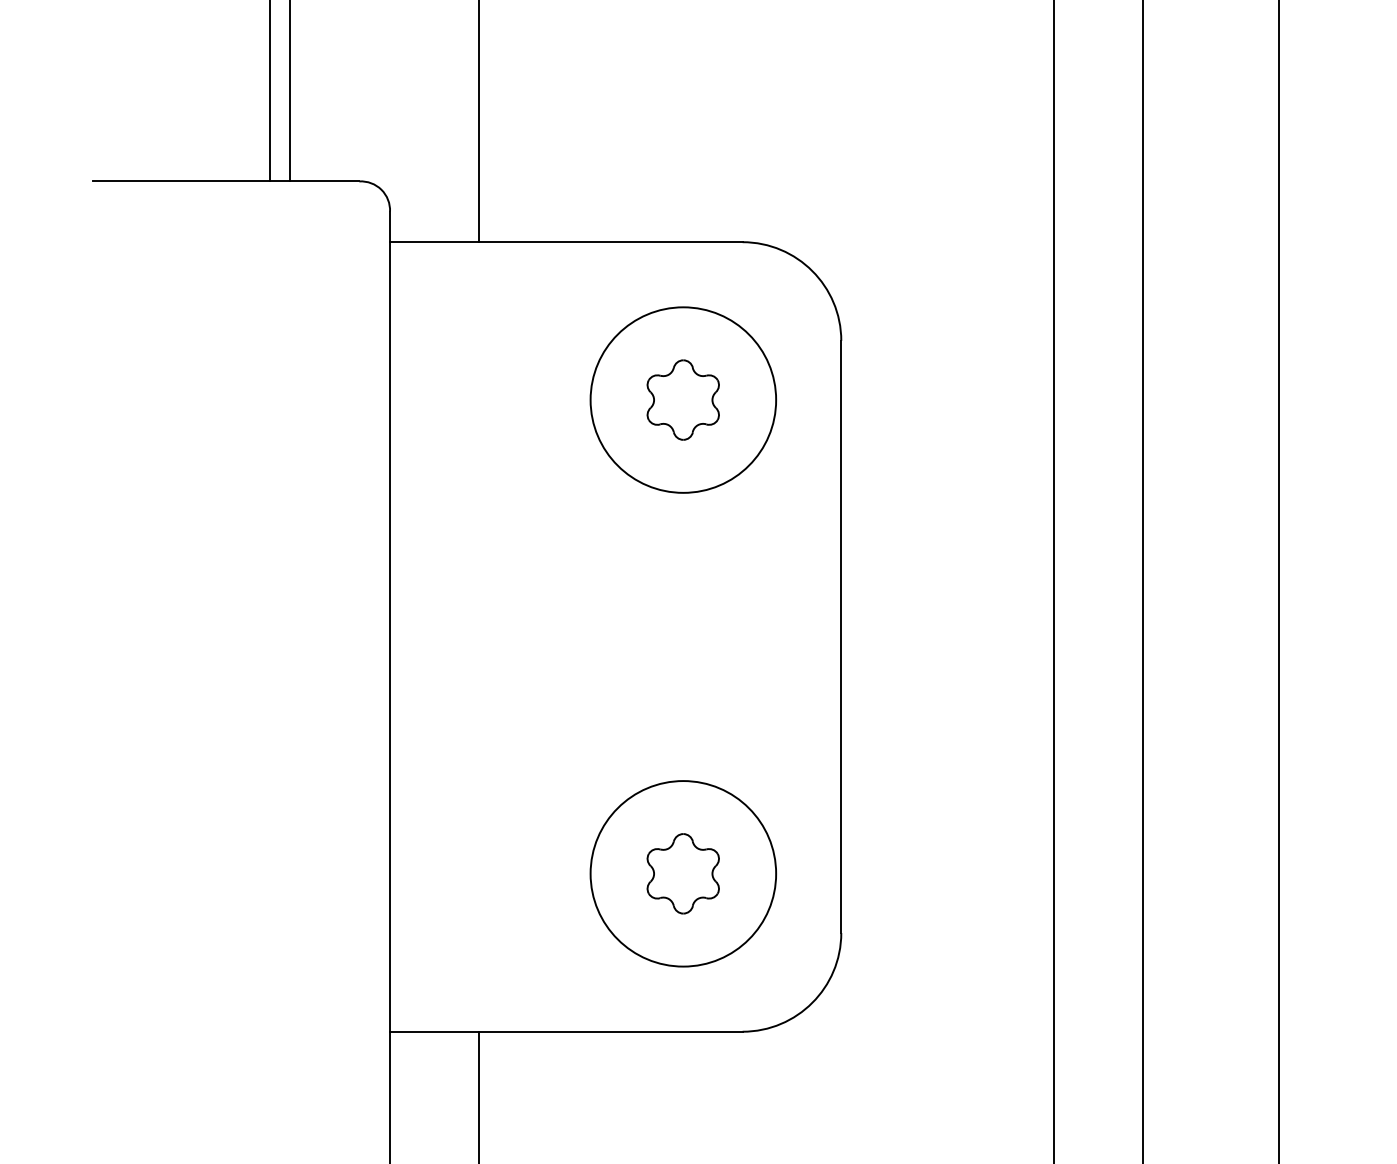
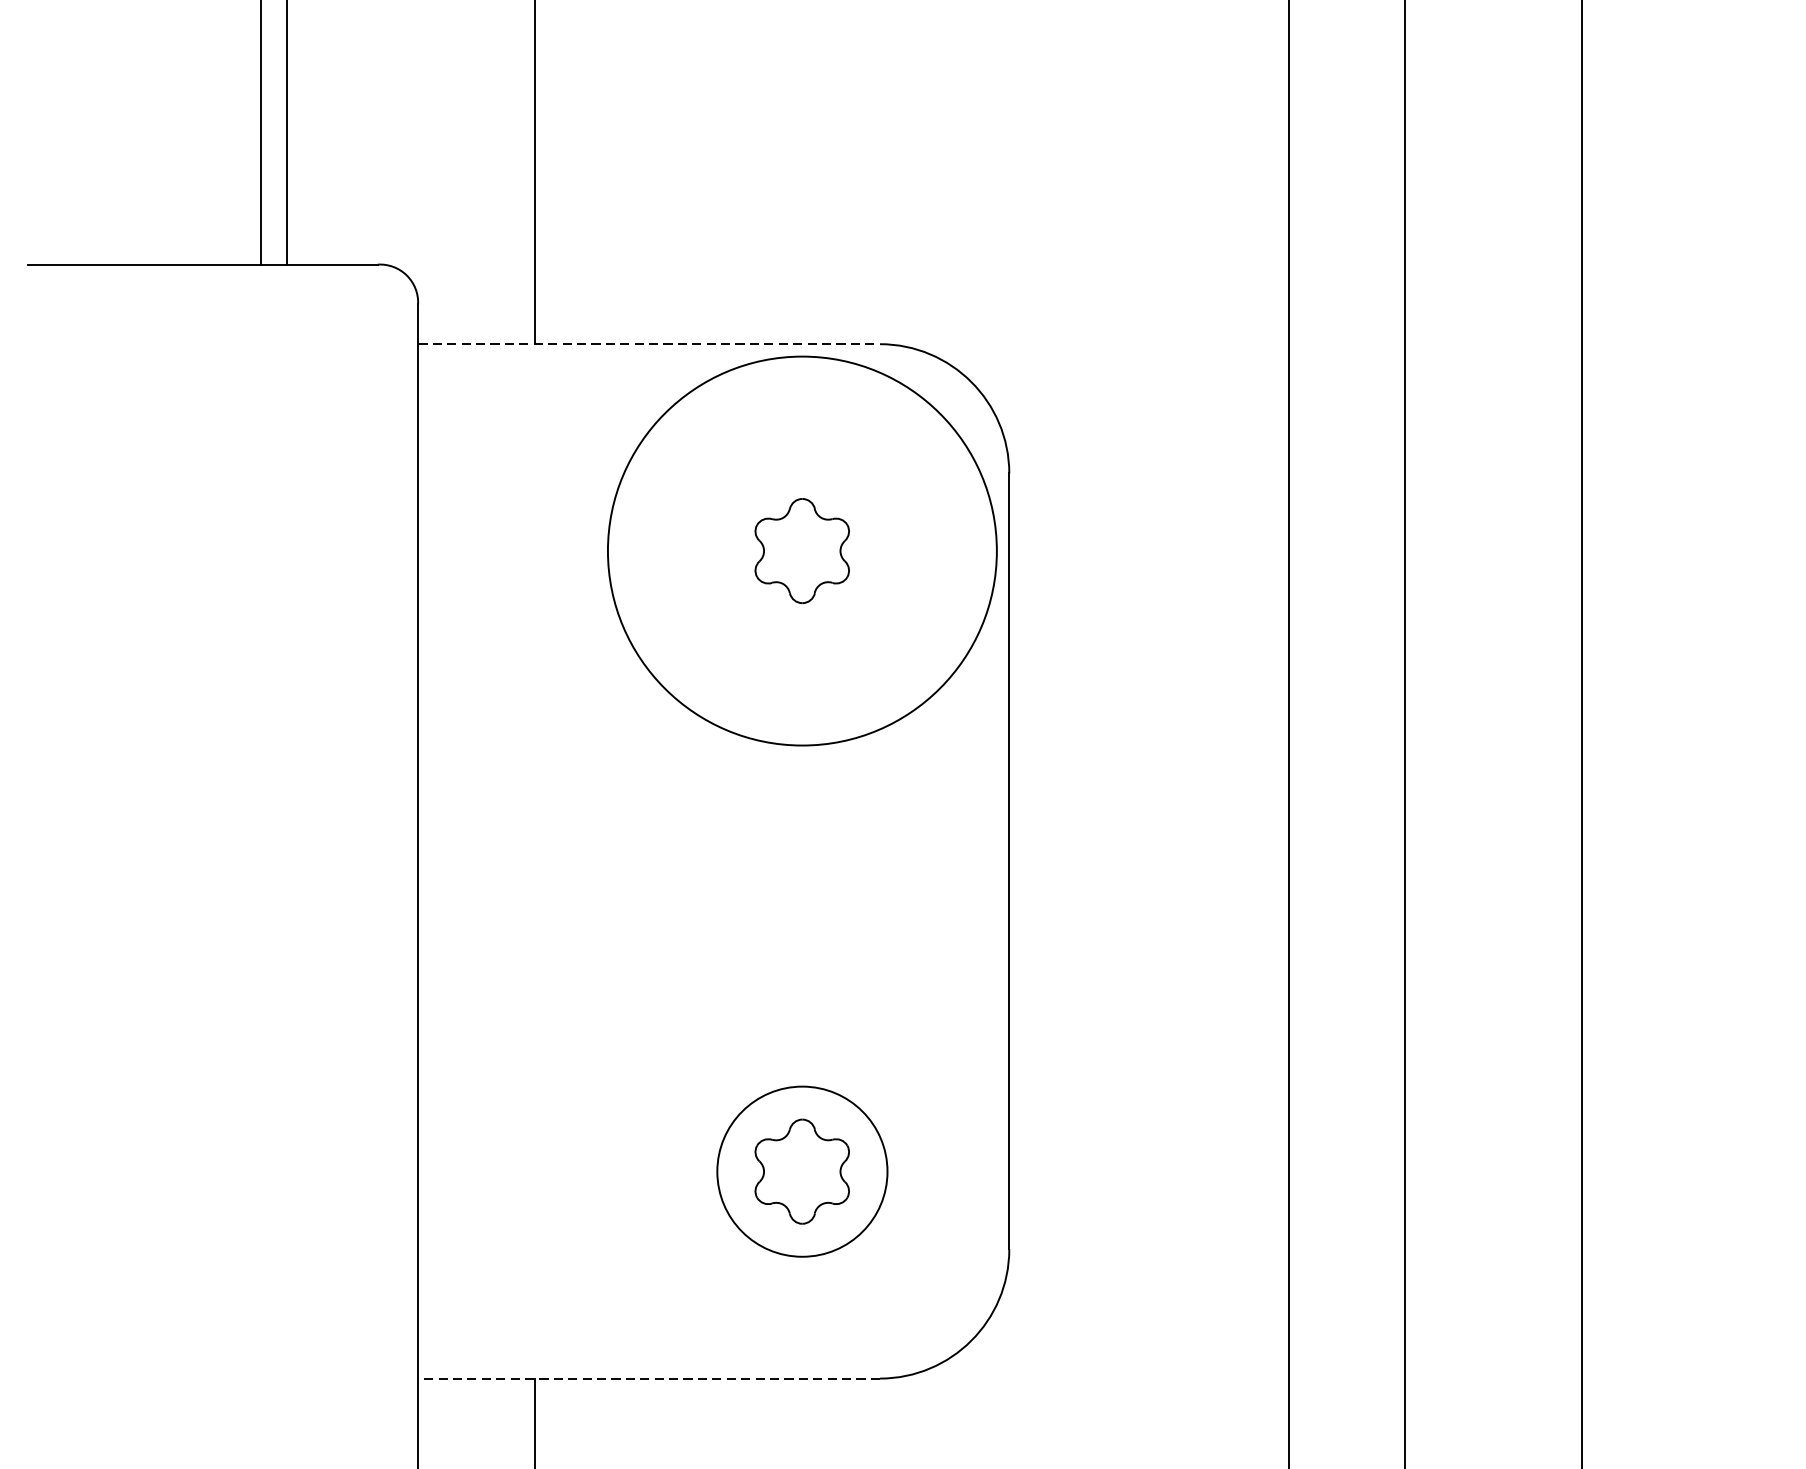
line: (566, 242) -> (649, 344), solid -> dashed
circle: (683, 399) -> (802, 550), size x1.6
circle: (683, 873) -> (802, 1171), size x0.7
line: (565, 1031) -> (647, 1378), solid -> dashed

